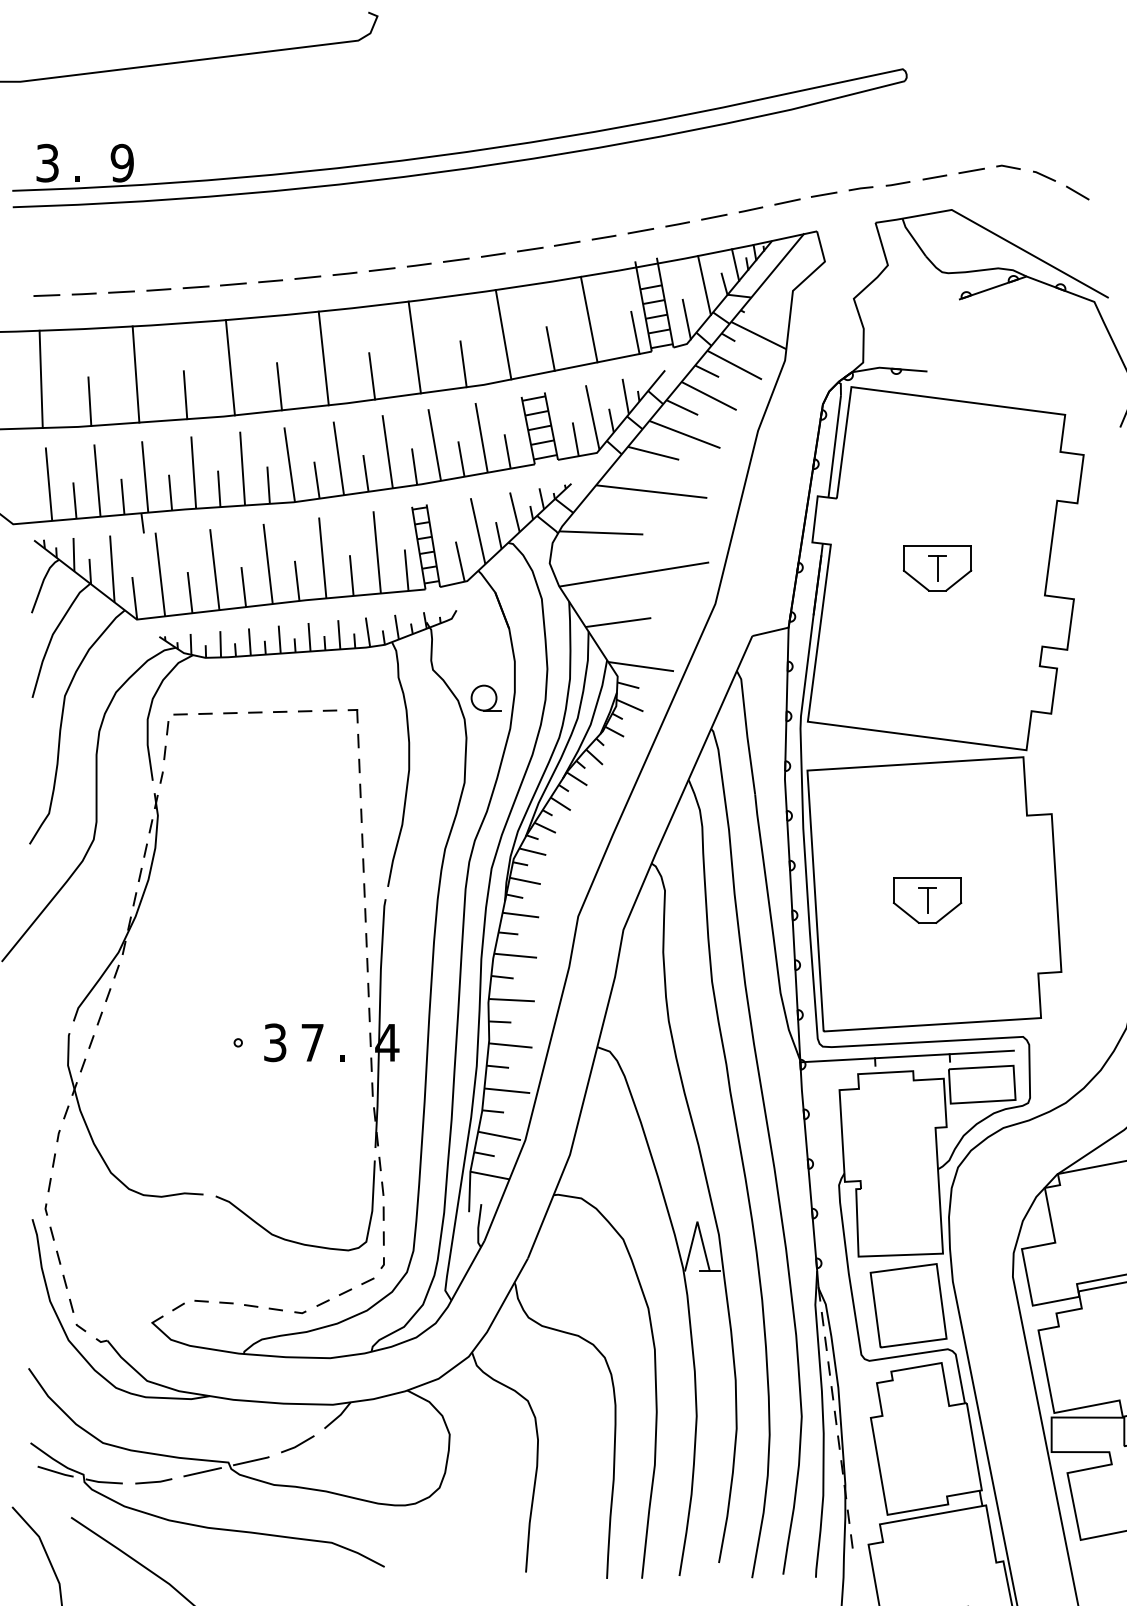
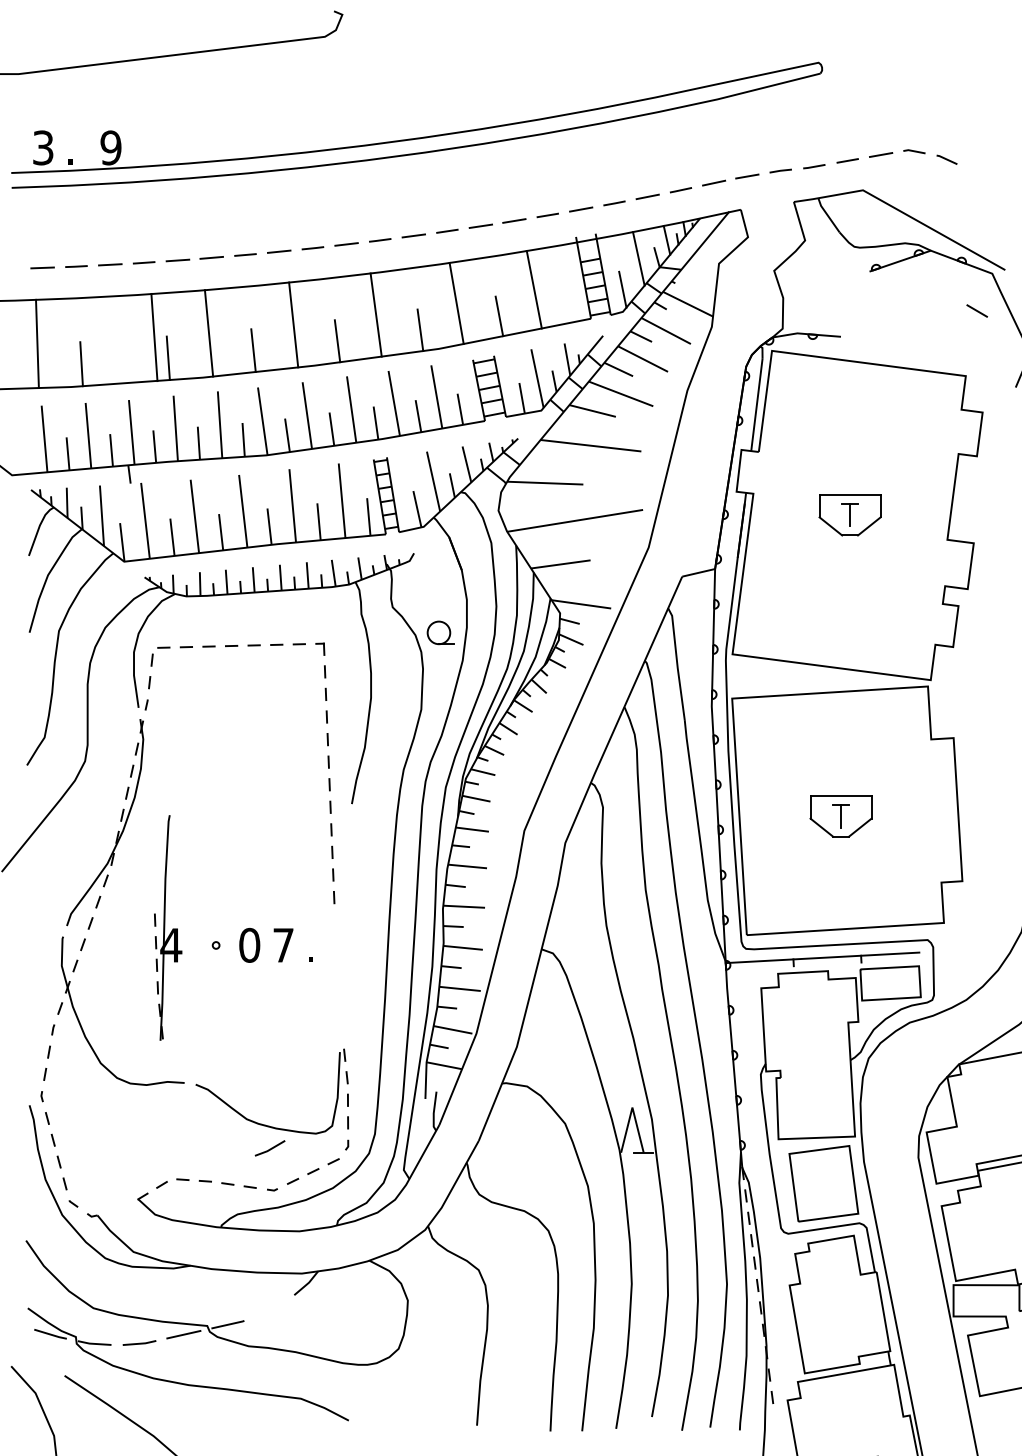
line: (1076, 192) -> (976, 310), moved
line: (634, 332) -> (575, 301), removed
line: (136, 374) -> (154, 337), moved
part: (384, 1023) -> (168, 927), moved
text: (275, 1042) -> (249, 945), 3 -> 0
line: (297, 1444) -> (269, 1148), moved

